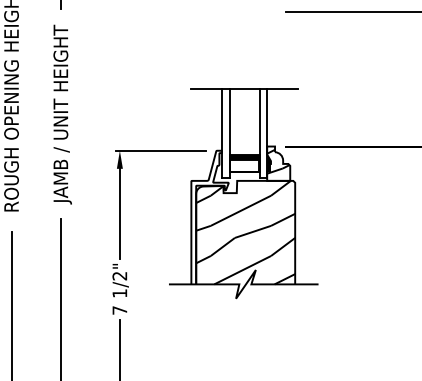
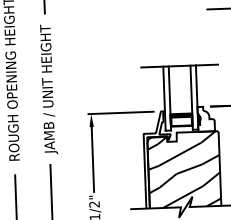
hatch: (278, 161) -> (206, 117), removed

